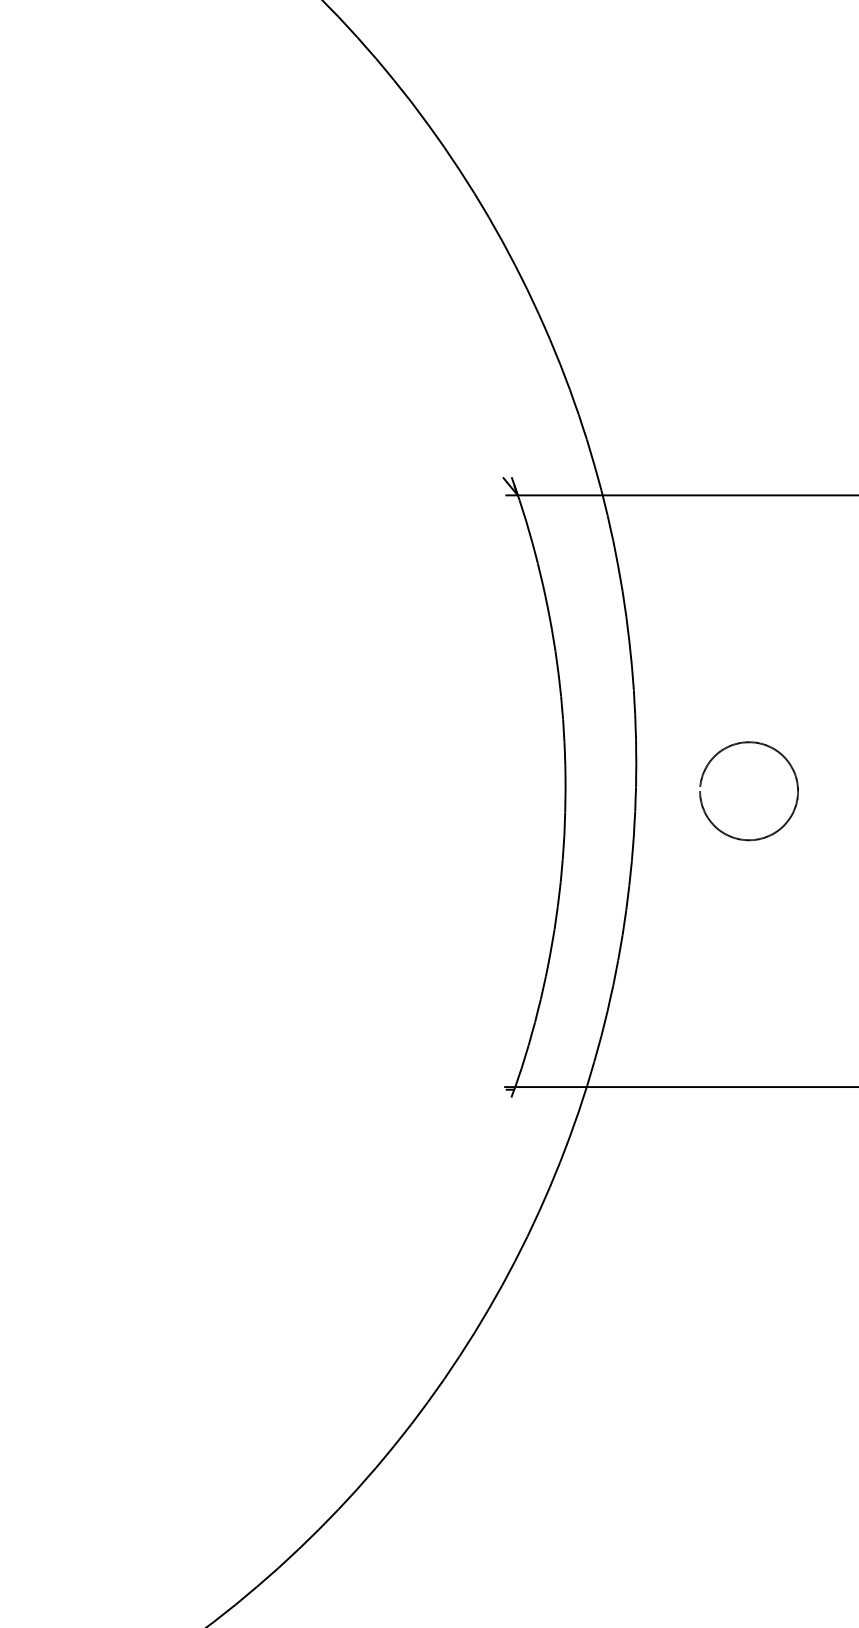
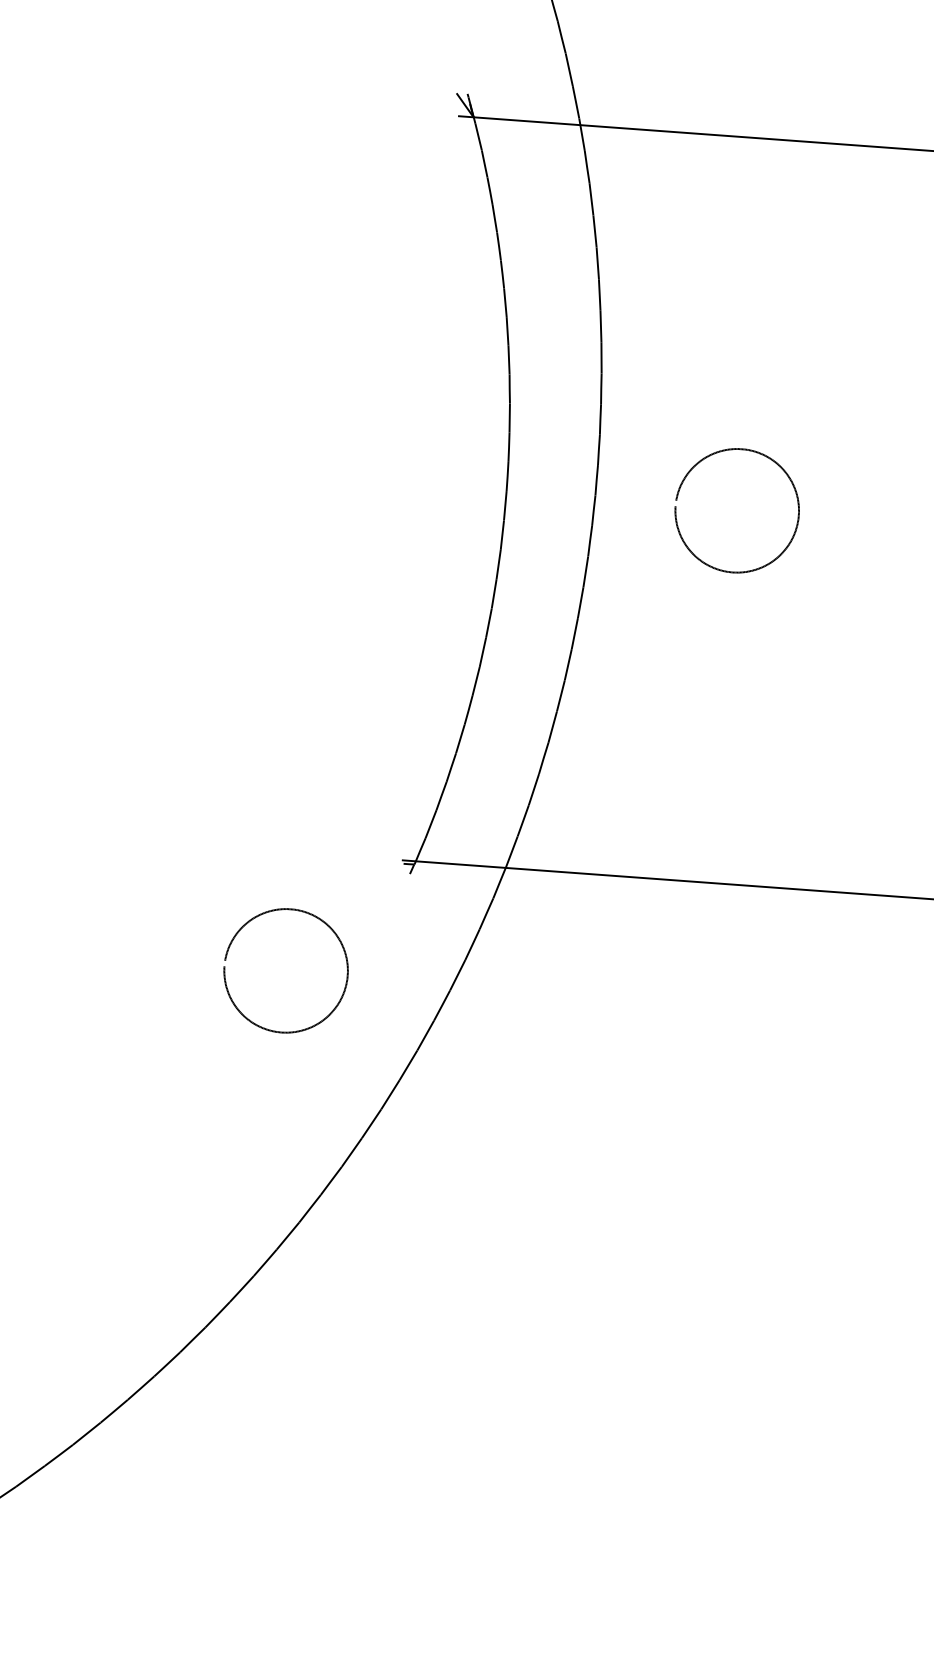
part: (375, 1200) -> (229, 991), added

